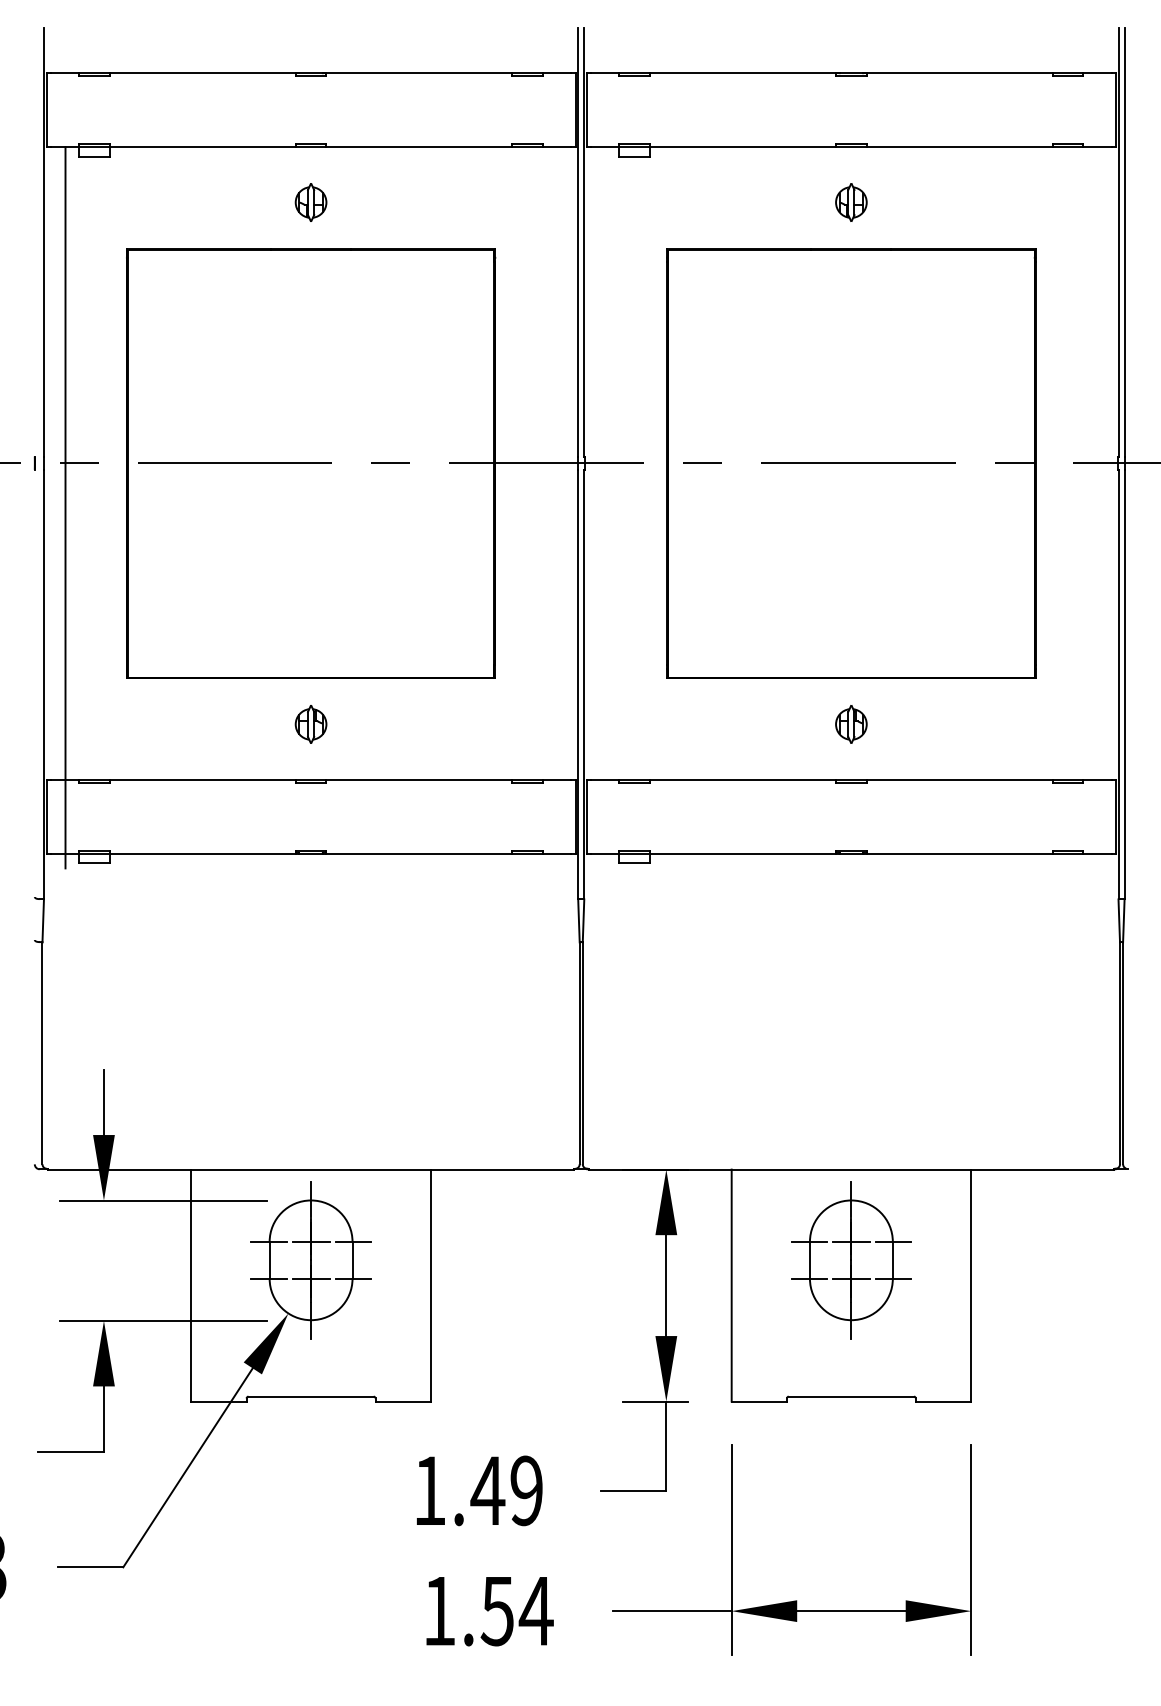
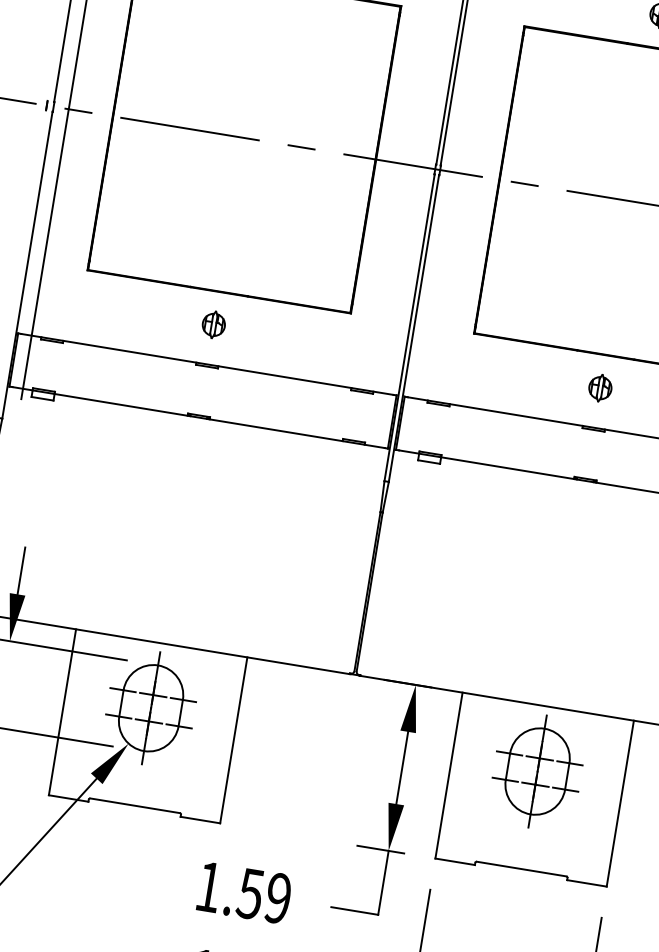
text: (487, 1491) -> (250, 894), 1.49 -> 1.59

